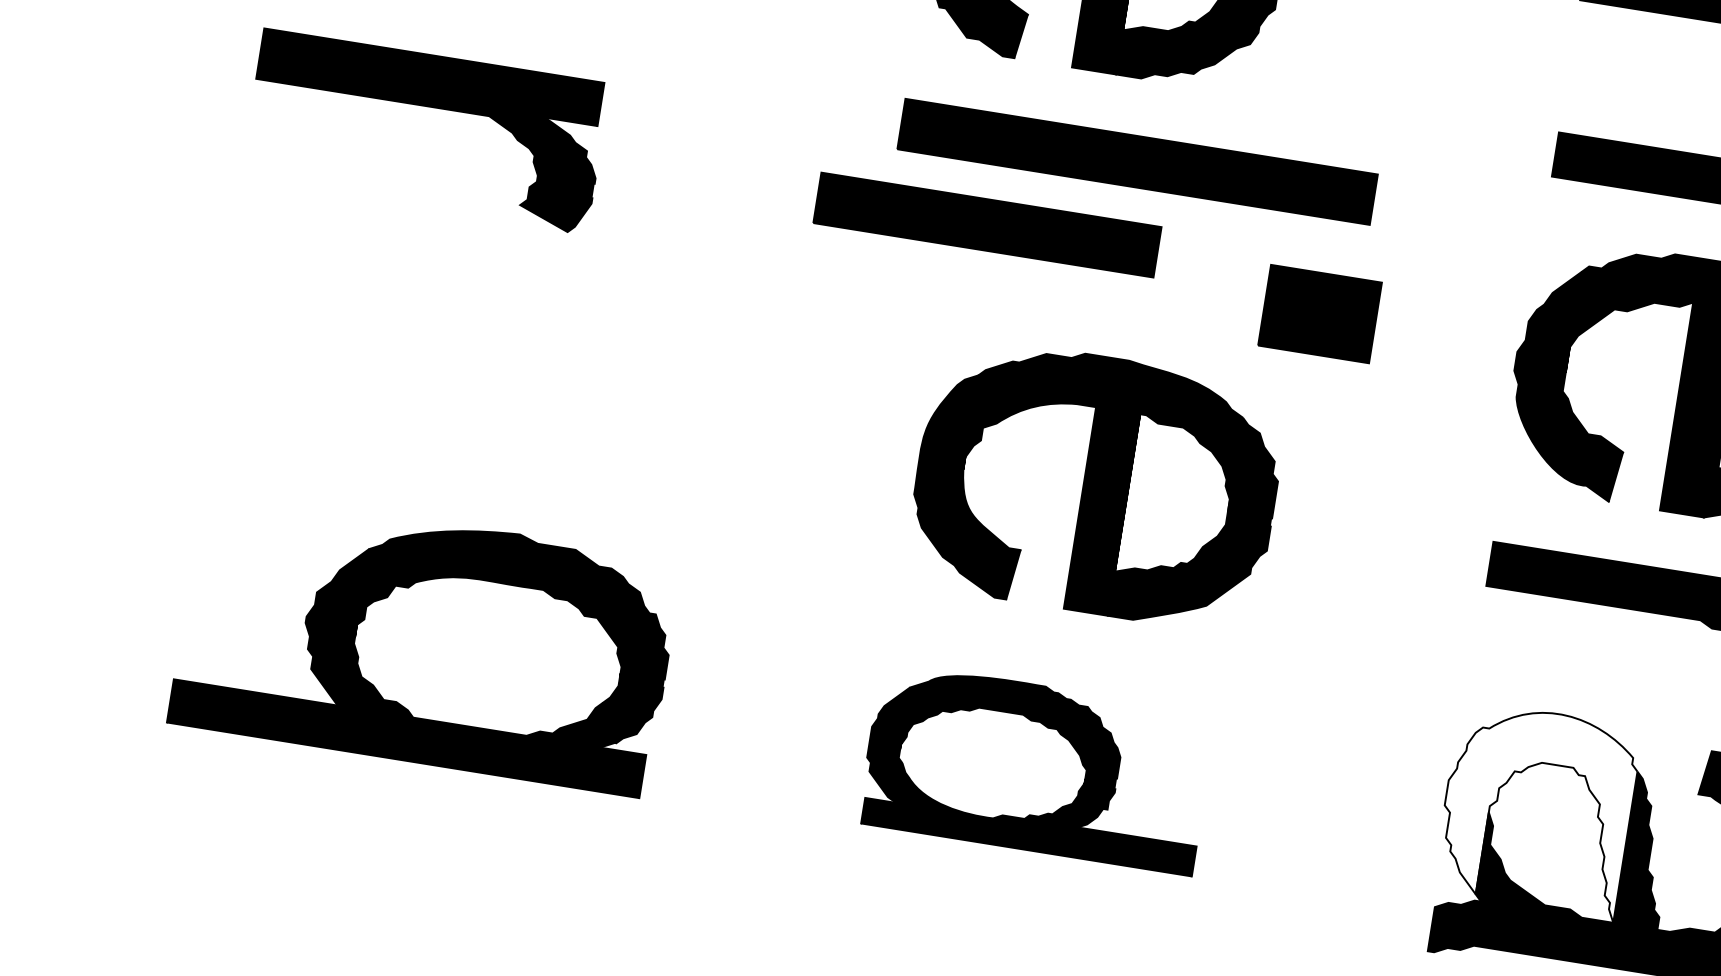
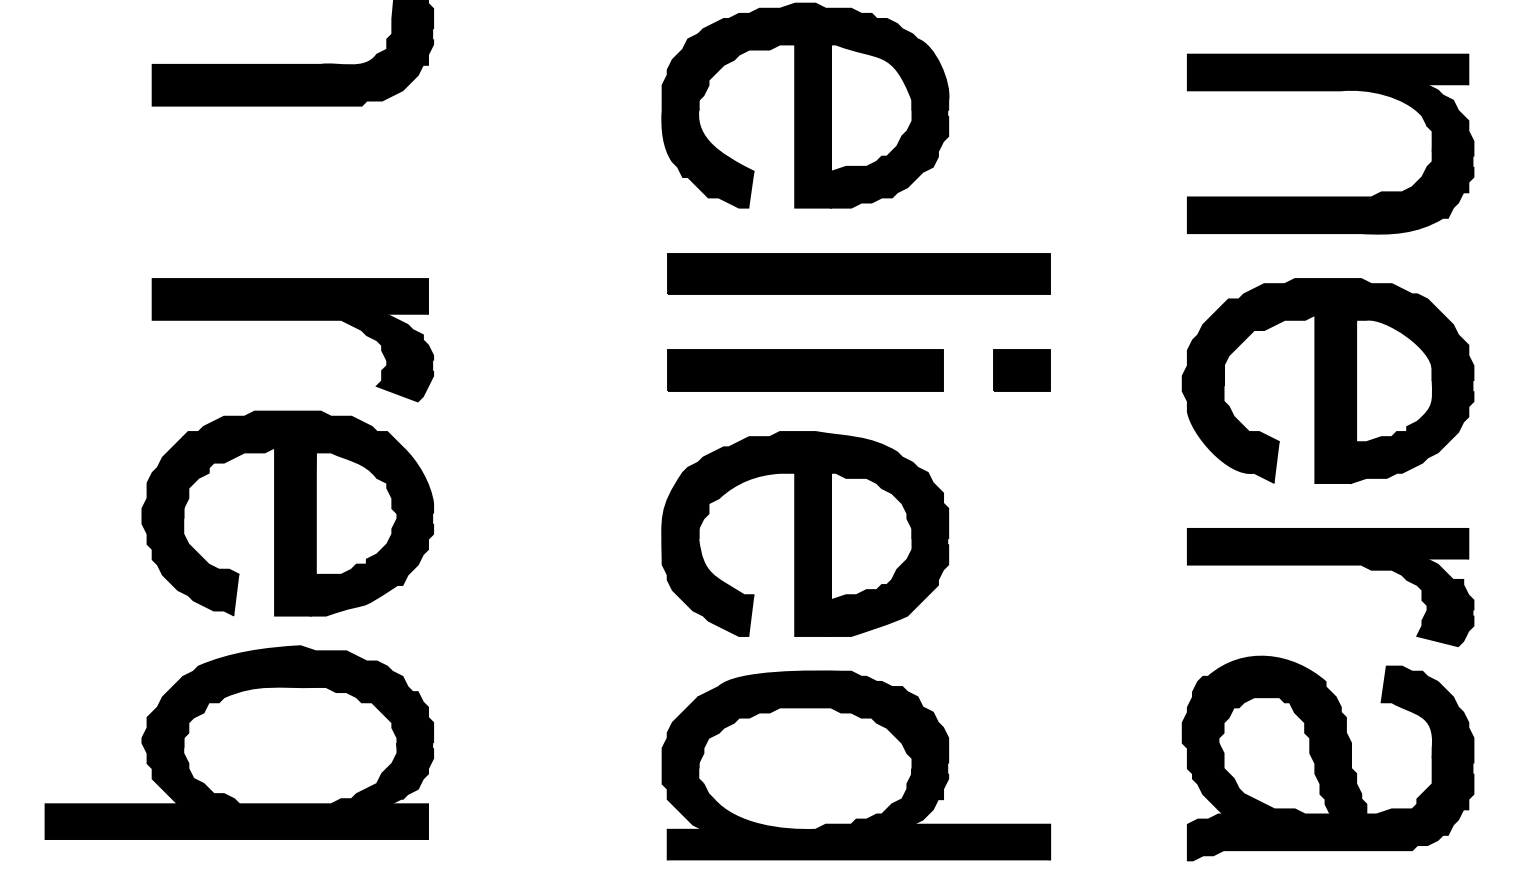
part: (987, 224) -> (805, 370), moved
part: (1319, 313) -> (1021, 370), size x0.62
part: (384, 344) -> (287, 513), added
part: (1096, 484) -> (805, 533), moved
part: (424, 641) -> (238, 742), moved
part: (1037, 768) -> (856, 765), size x1.43
fill: (1537, 810) -> (1256, 735), added

